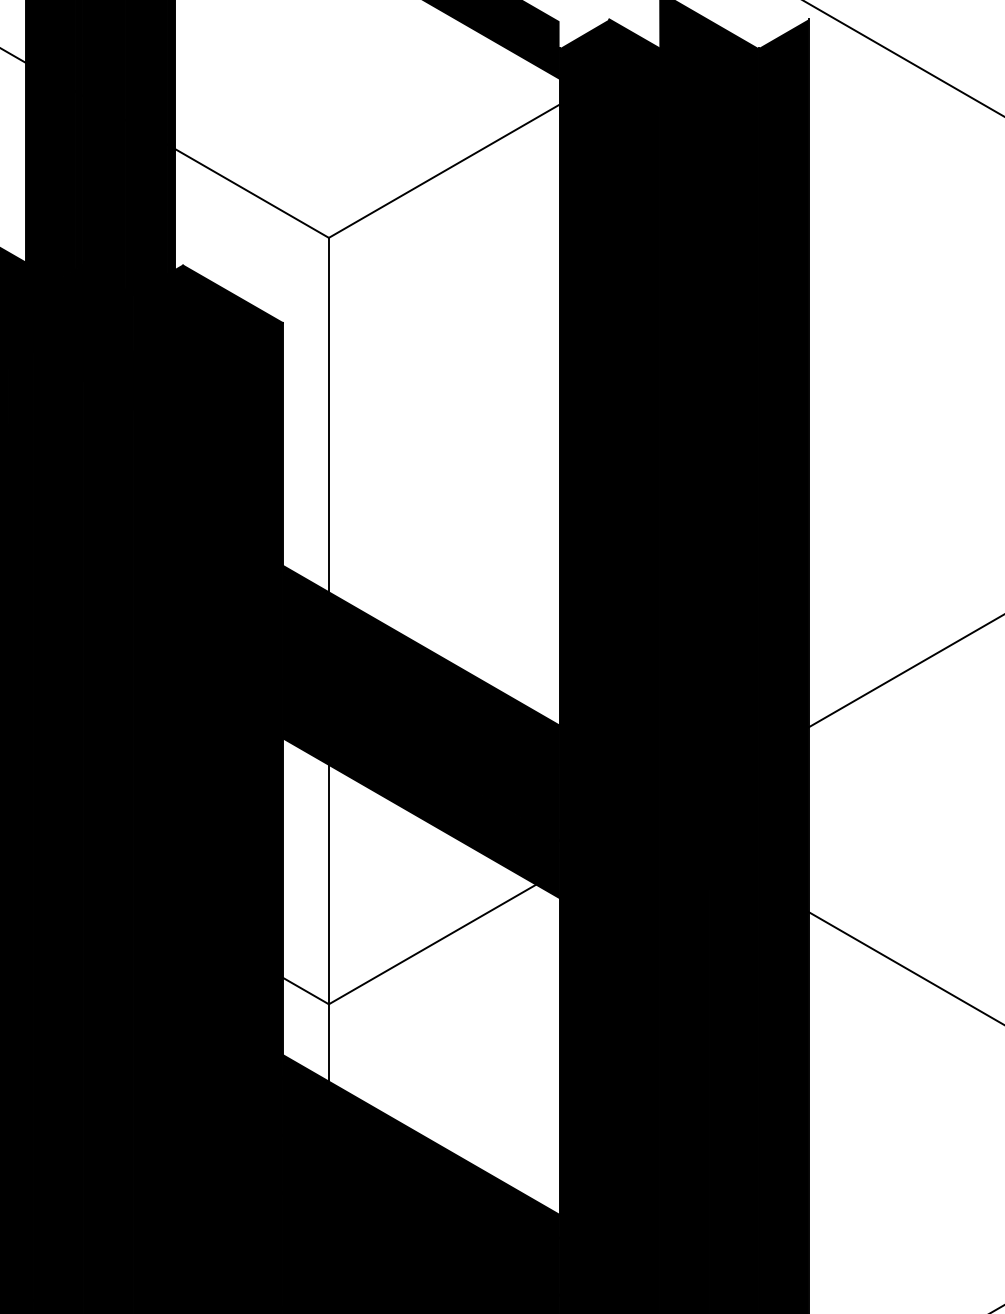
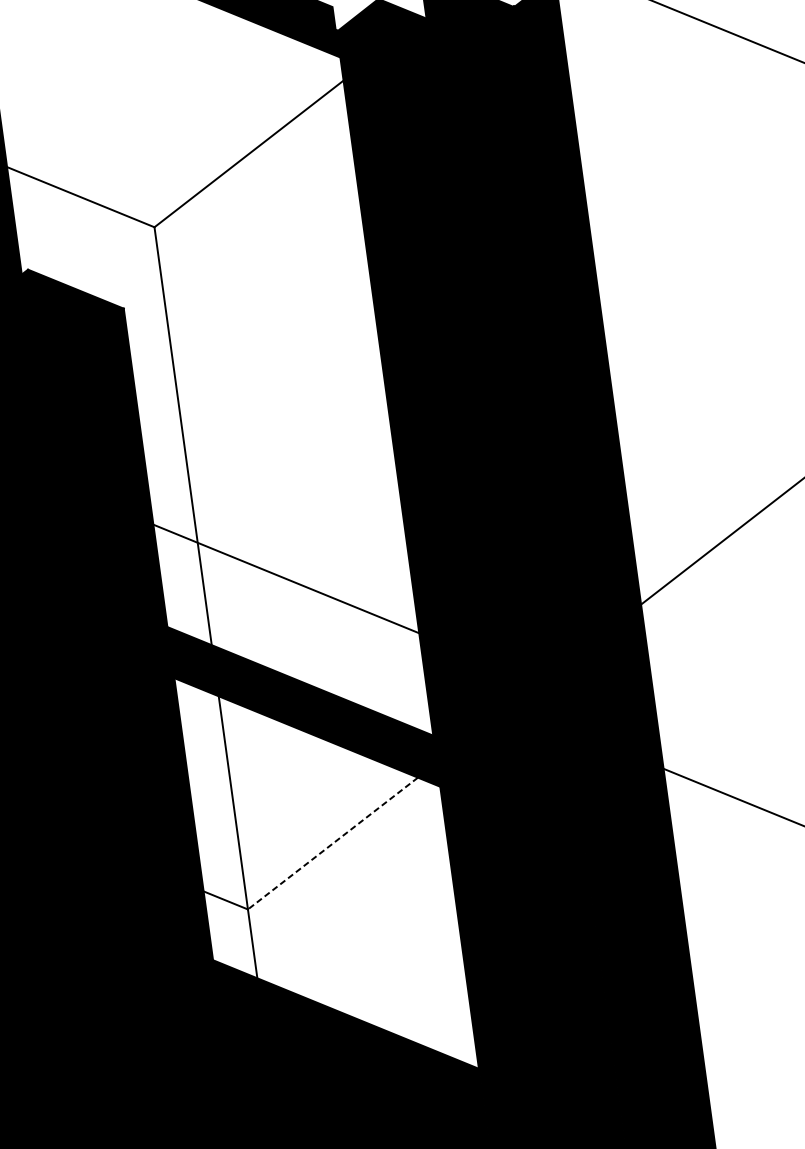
fill: (420, 702) -> (292, 629), removed
line: (432, 944) -> (332, 843), solid -> dashed

